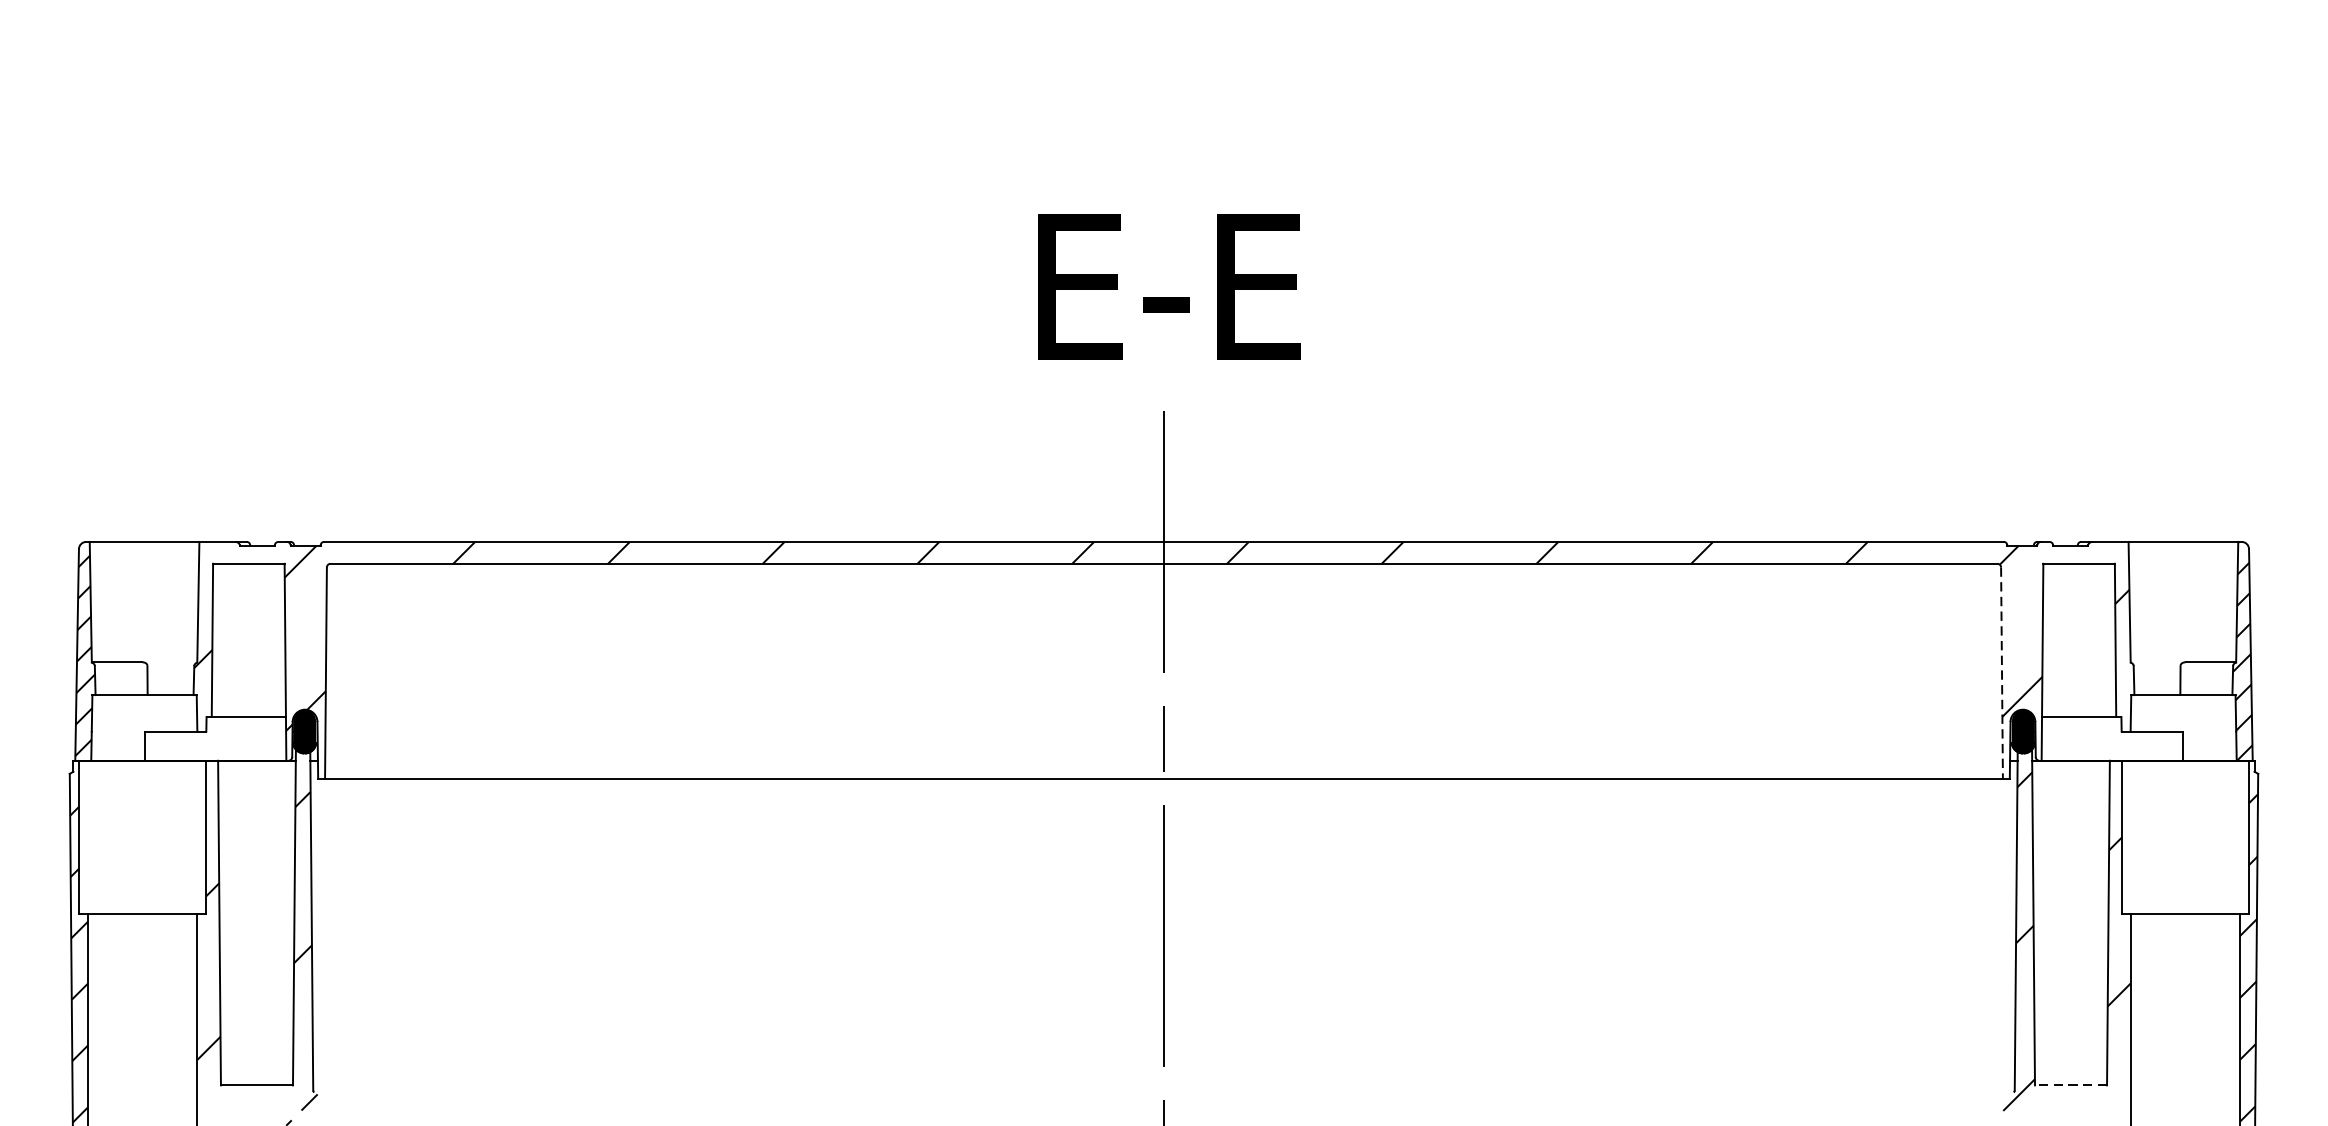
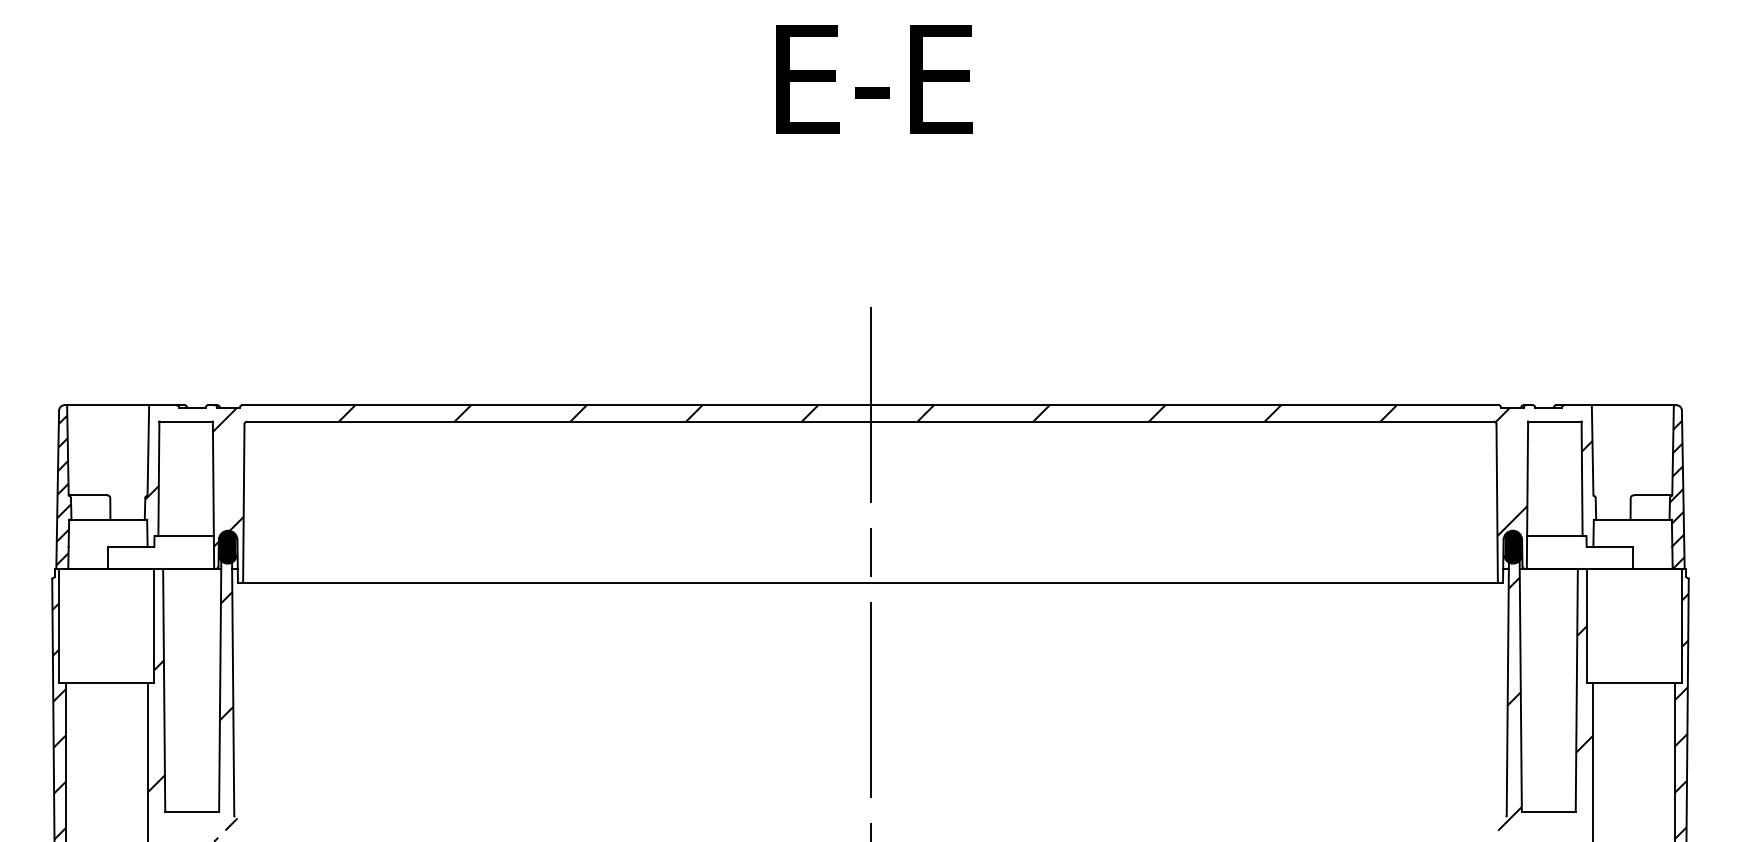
text: (1169, 286) -> (874, 79), moved
line: (2002, 673) -> (1497, 503), dashed -> solid
line: (2070, 1085) -> (1548, 811), dashed -> solid

